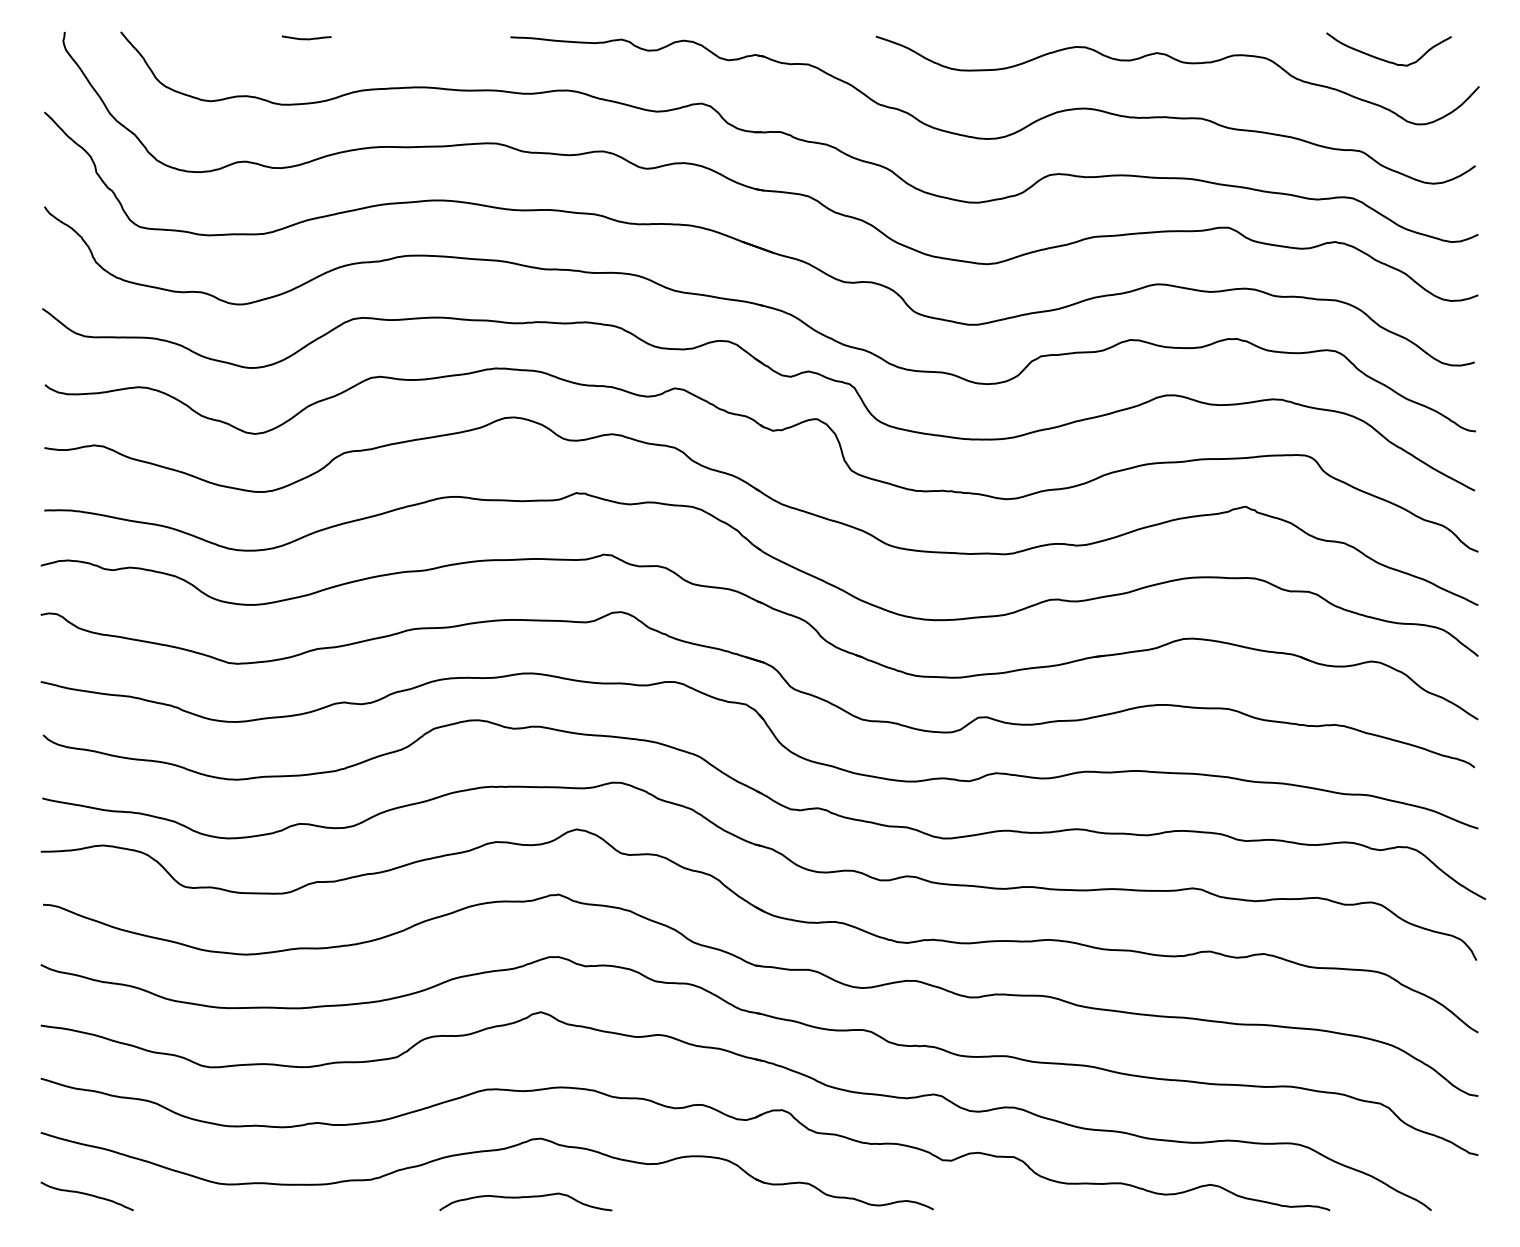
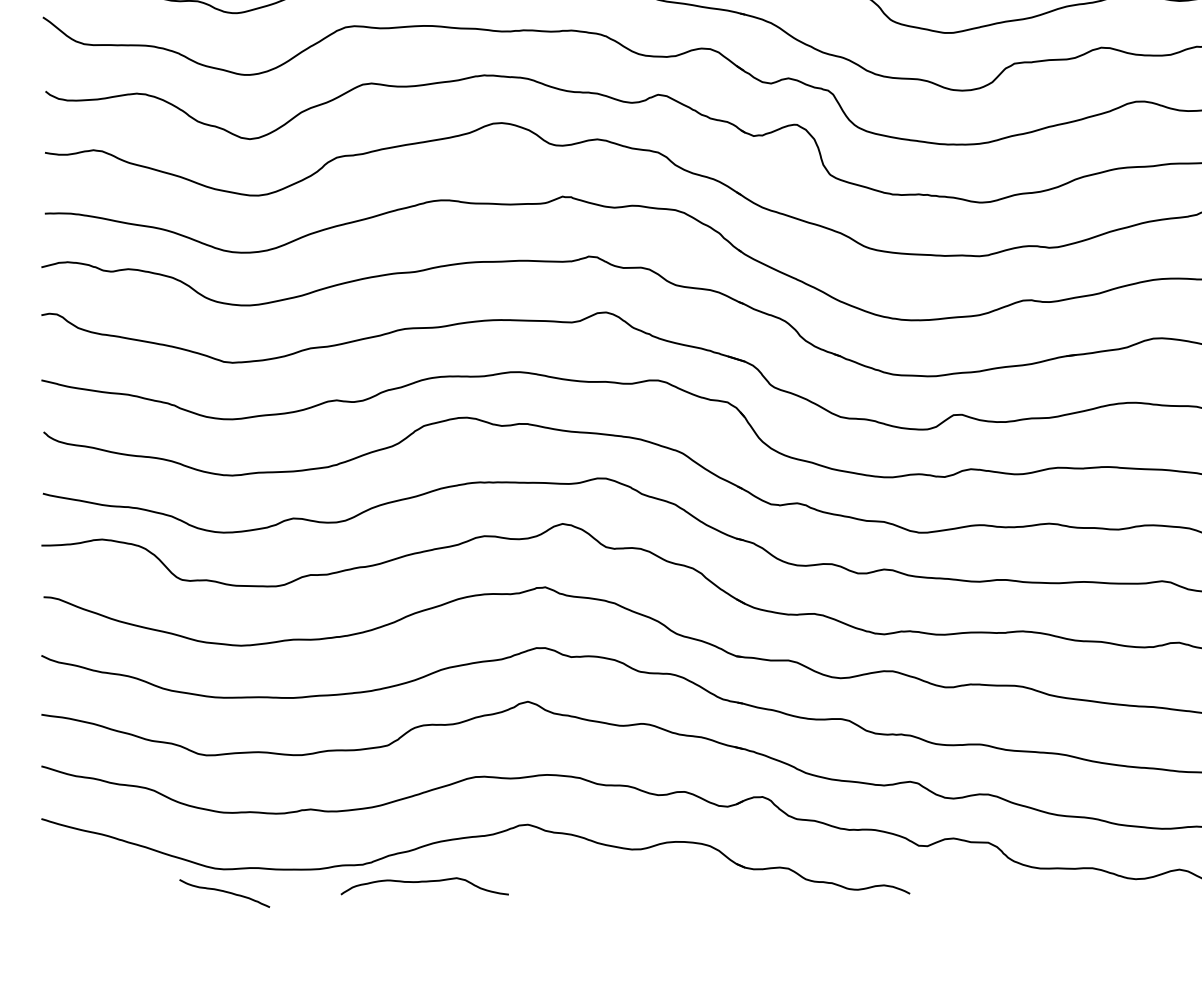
curve: (87, 1195) -> (225, 892), moved
curve: (525, 1197) -> (424, 881), moved

